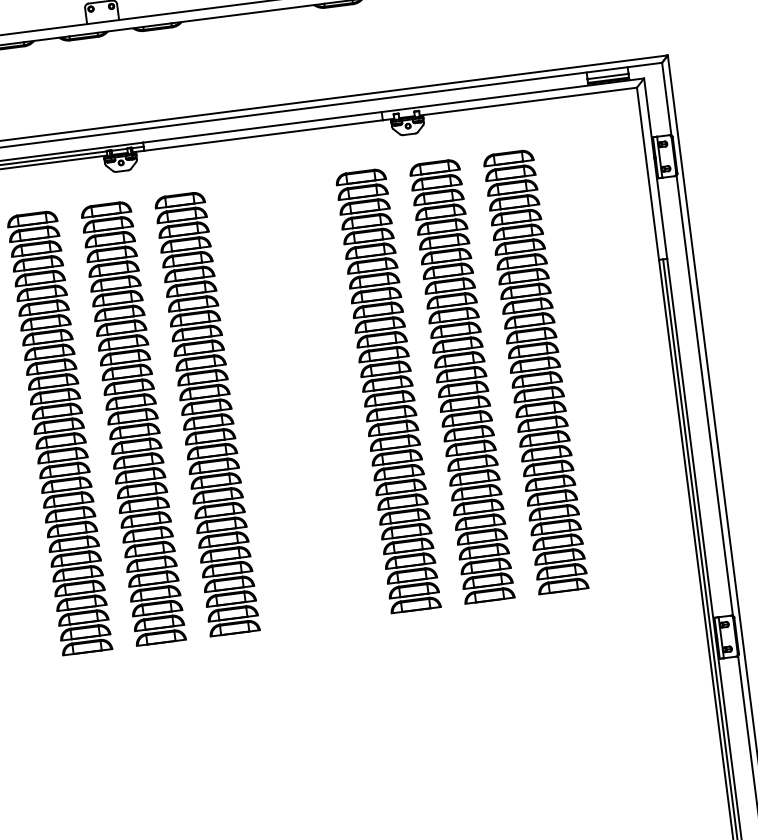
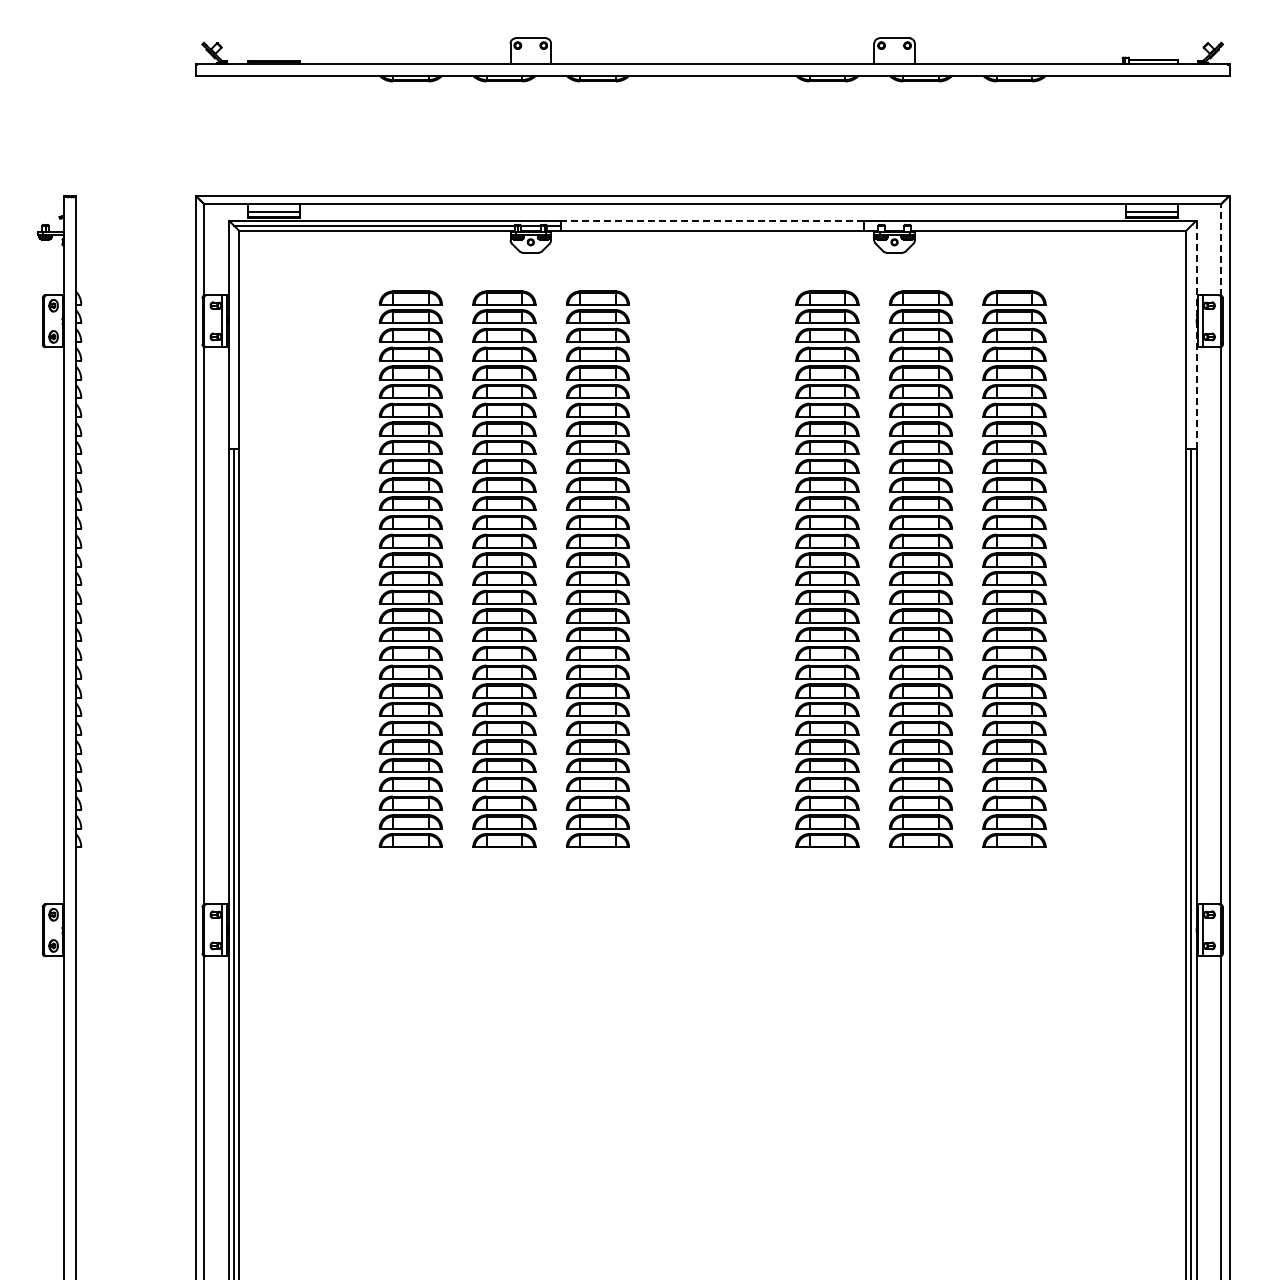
line: (666, 98) -> (1221, 249), solid -> dashed
line: (262, 127) -> (712, 220), solid -> dashed
line: (655, 168) -> (1196, 334), solid -> dashed

